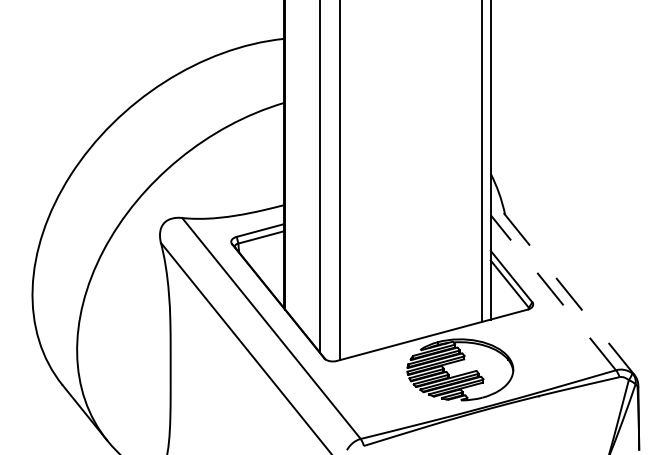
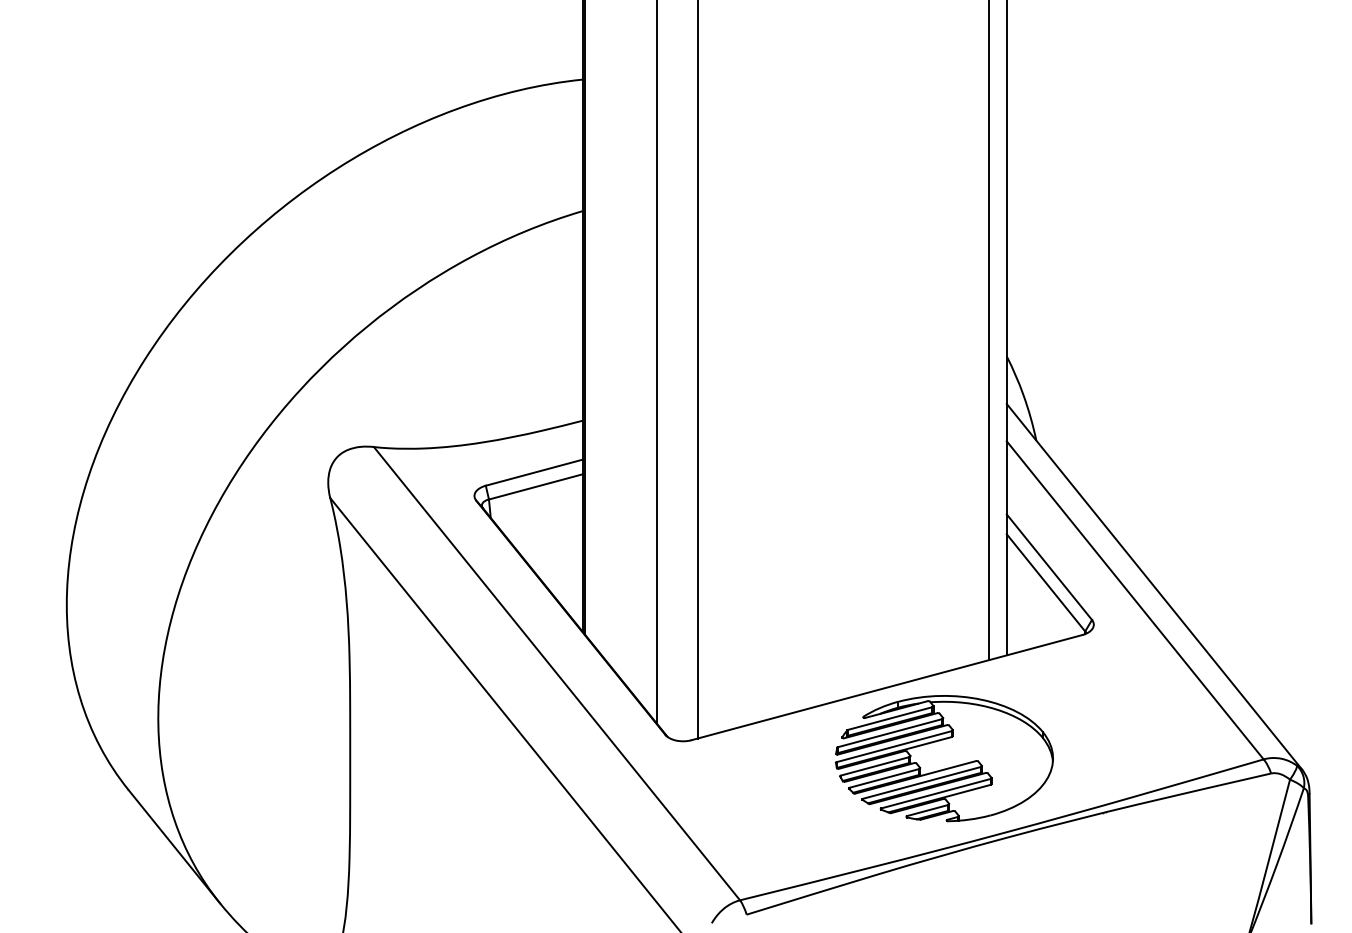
line: (562, 286) -> (1153, 587), dashed -> solid
line: (553, 292) -> (1135, 599), dashed -> solid

